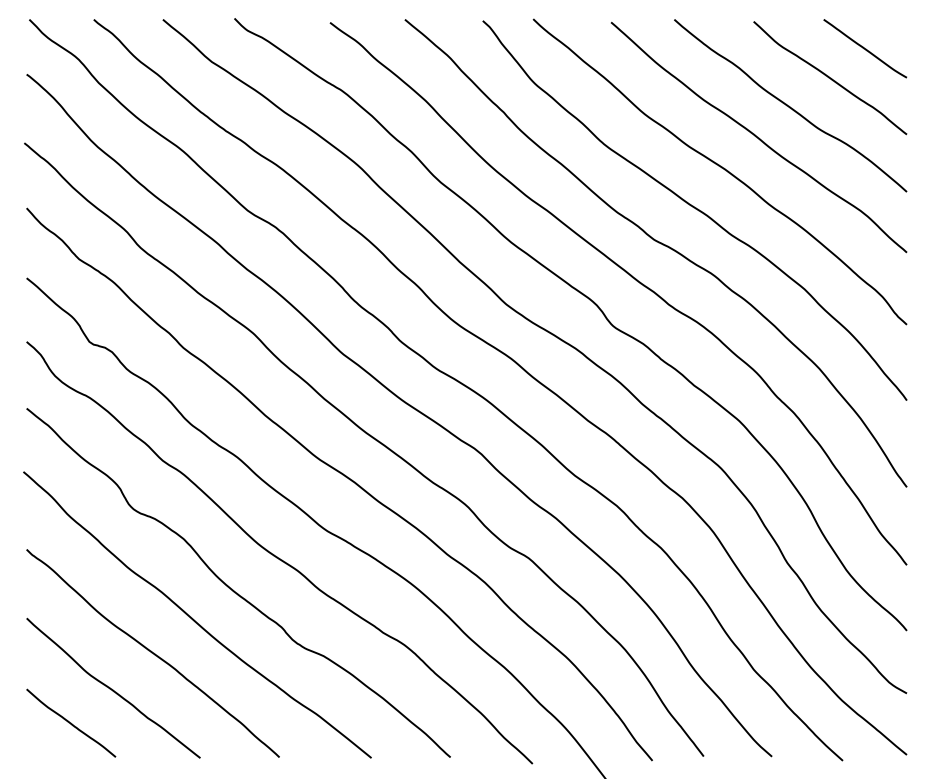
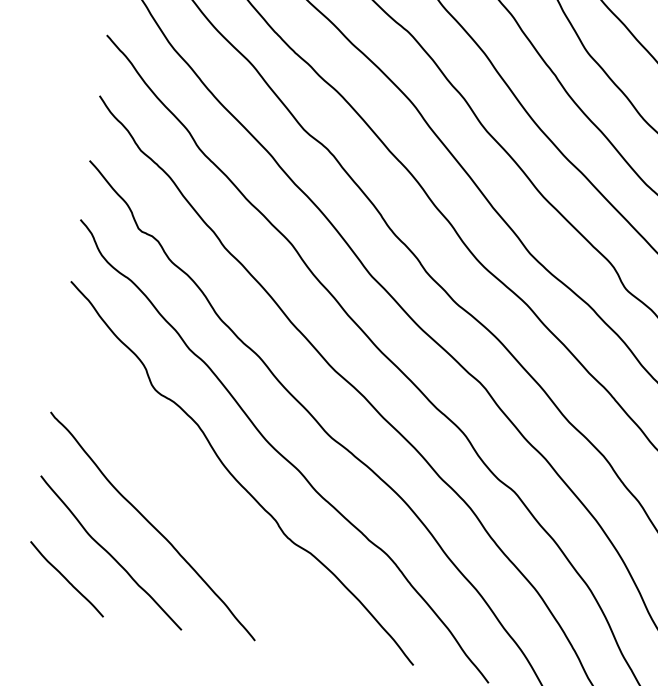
curve: (193, 618) -> (195, 499), removed

